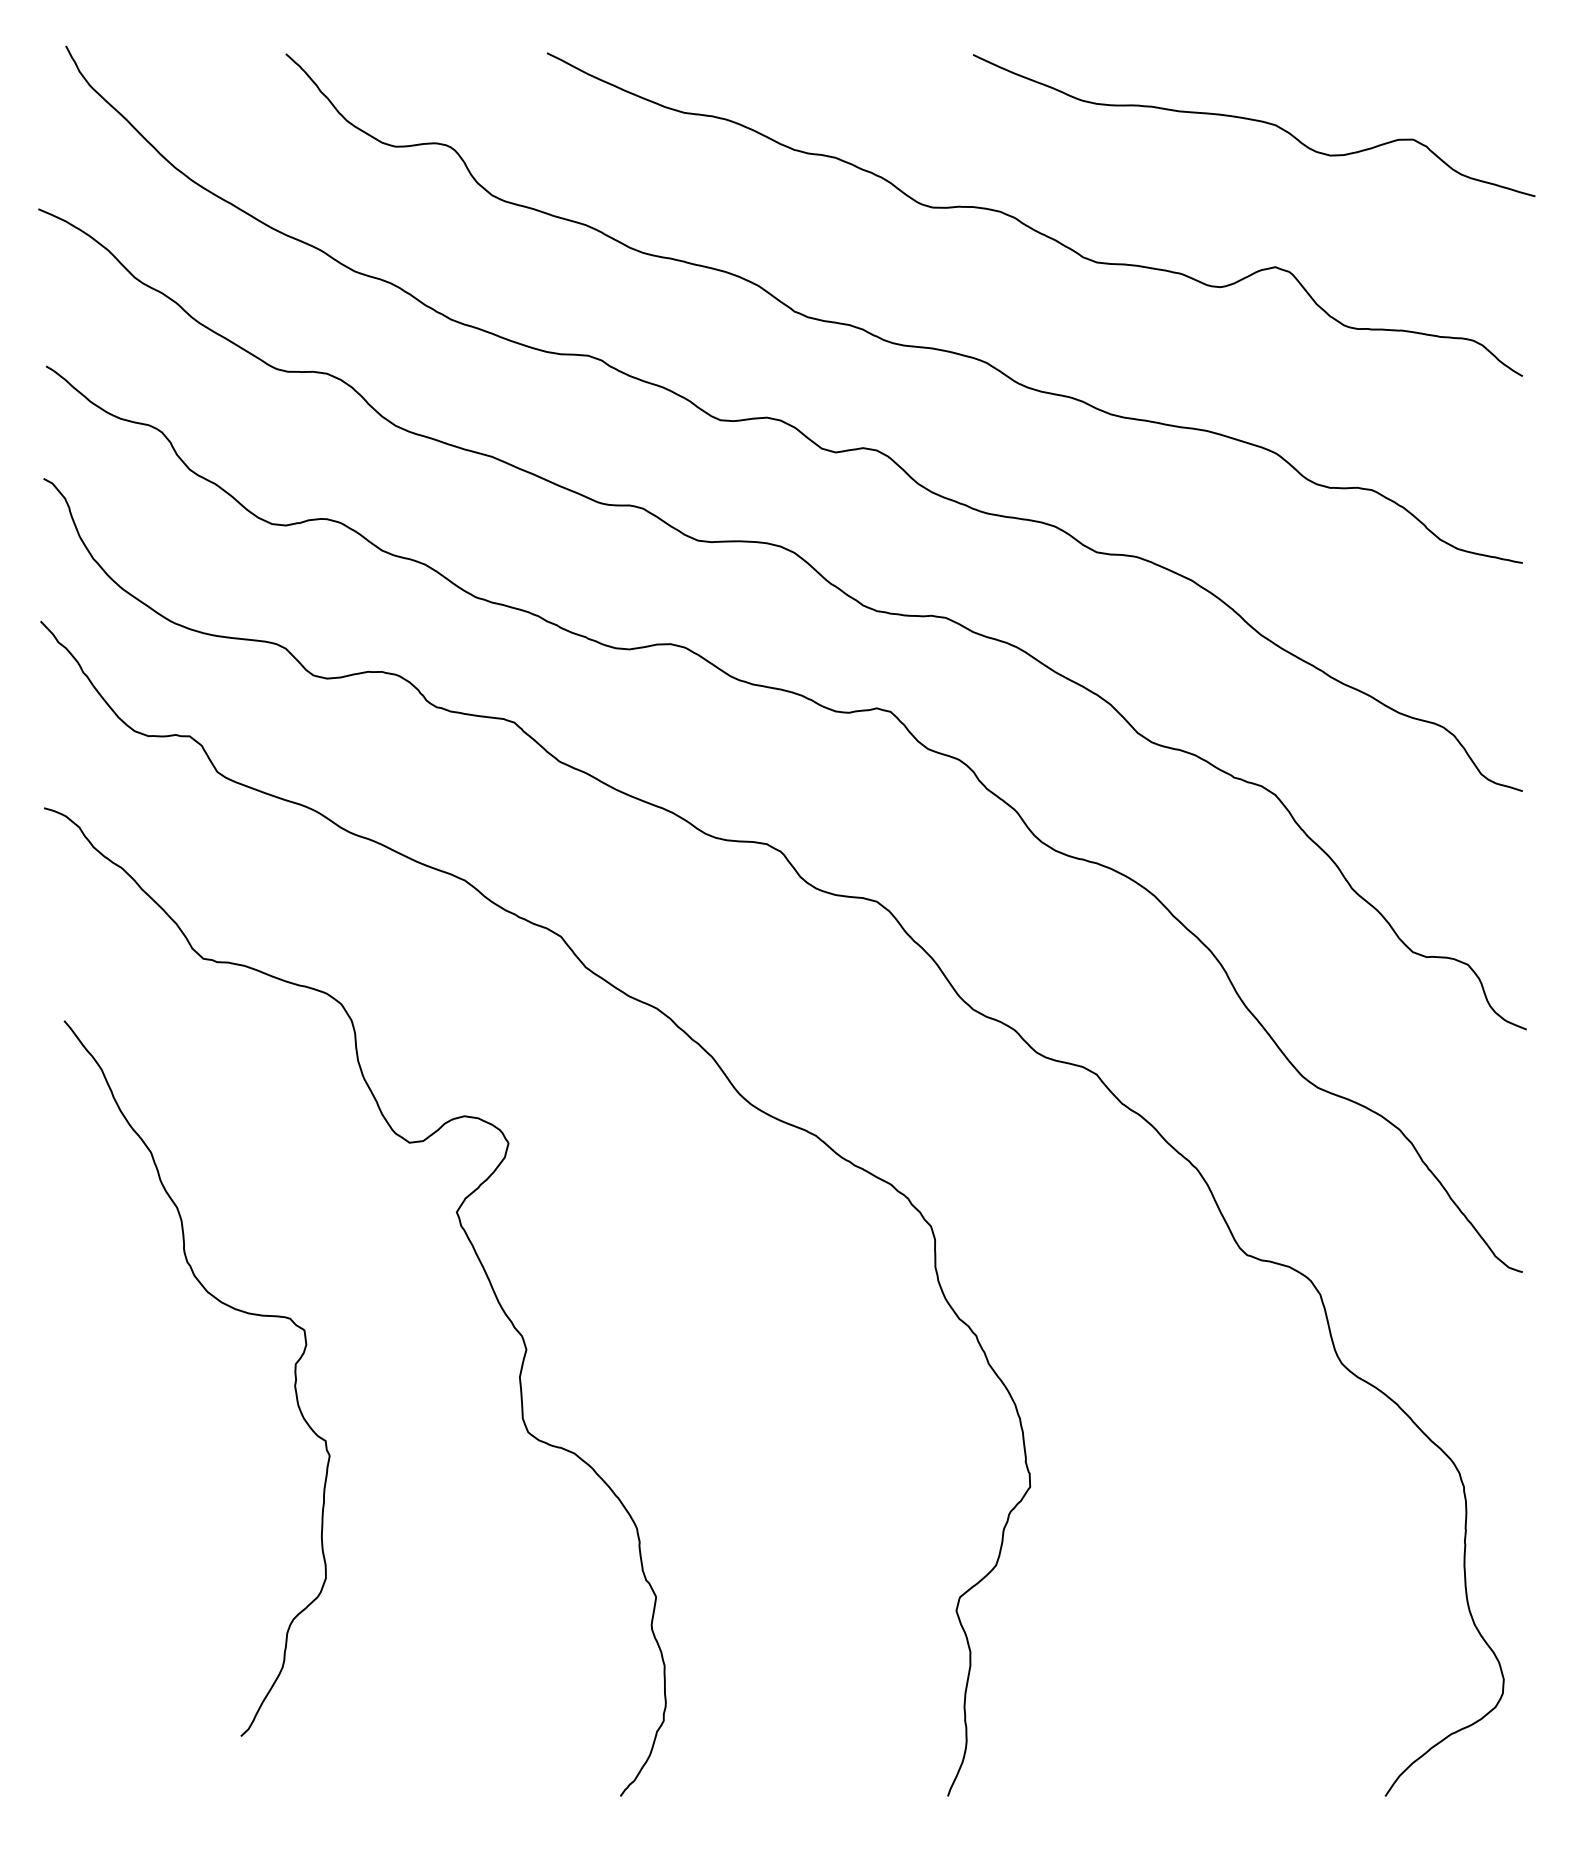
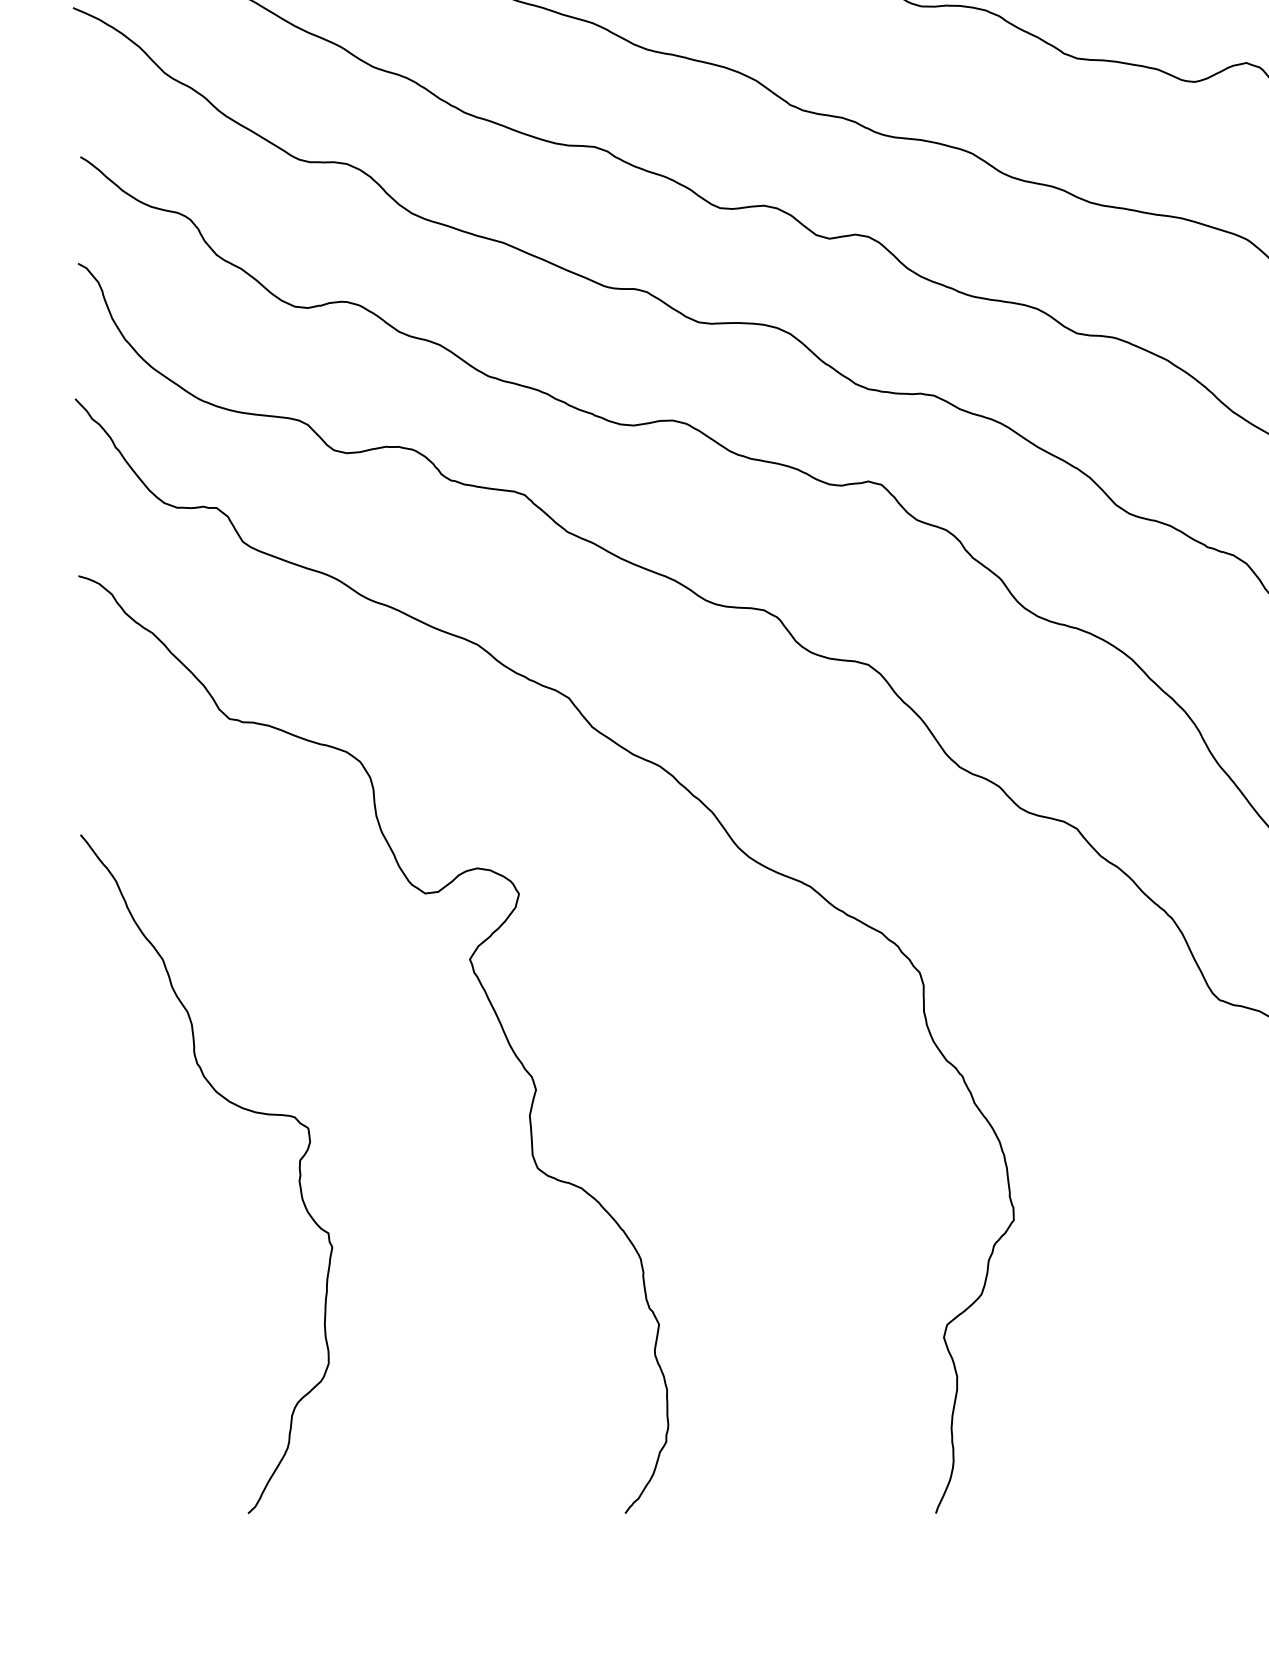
curve: (231, 1308) -> (239, 1107), moved

